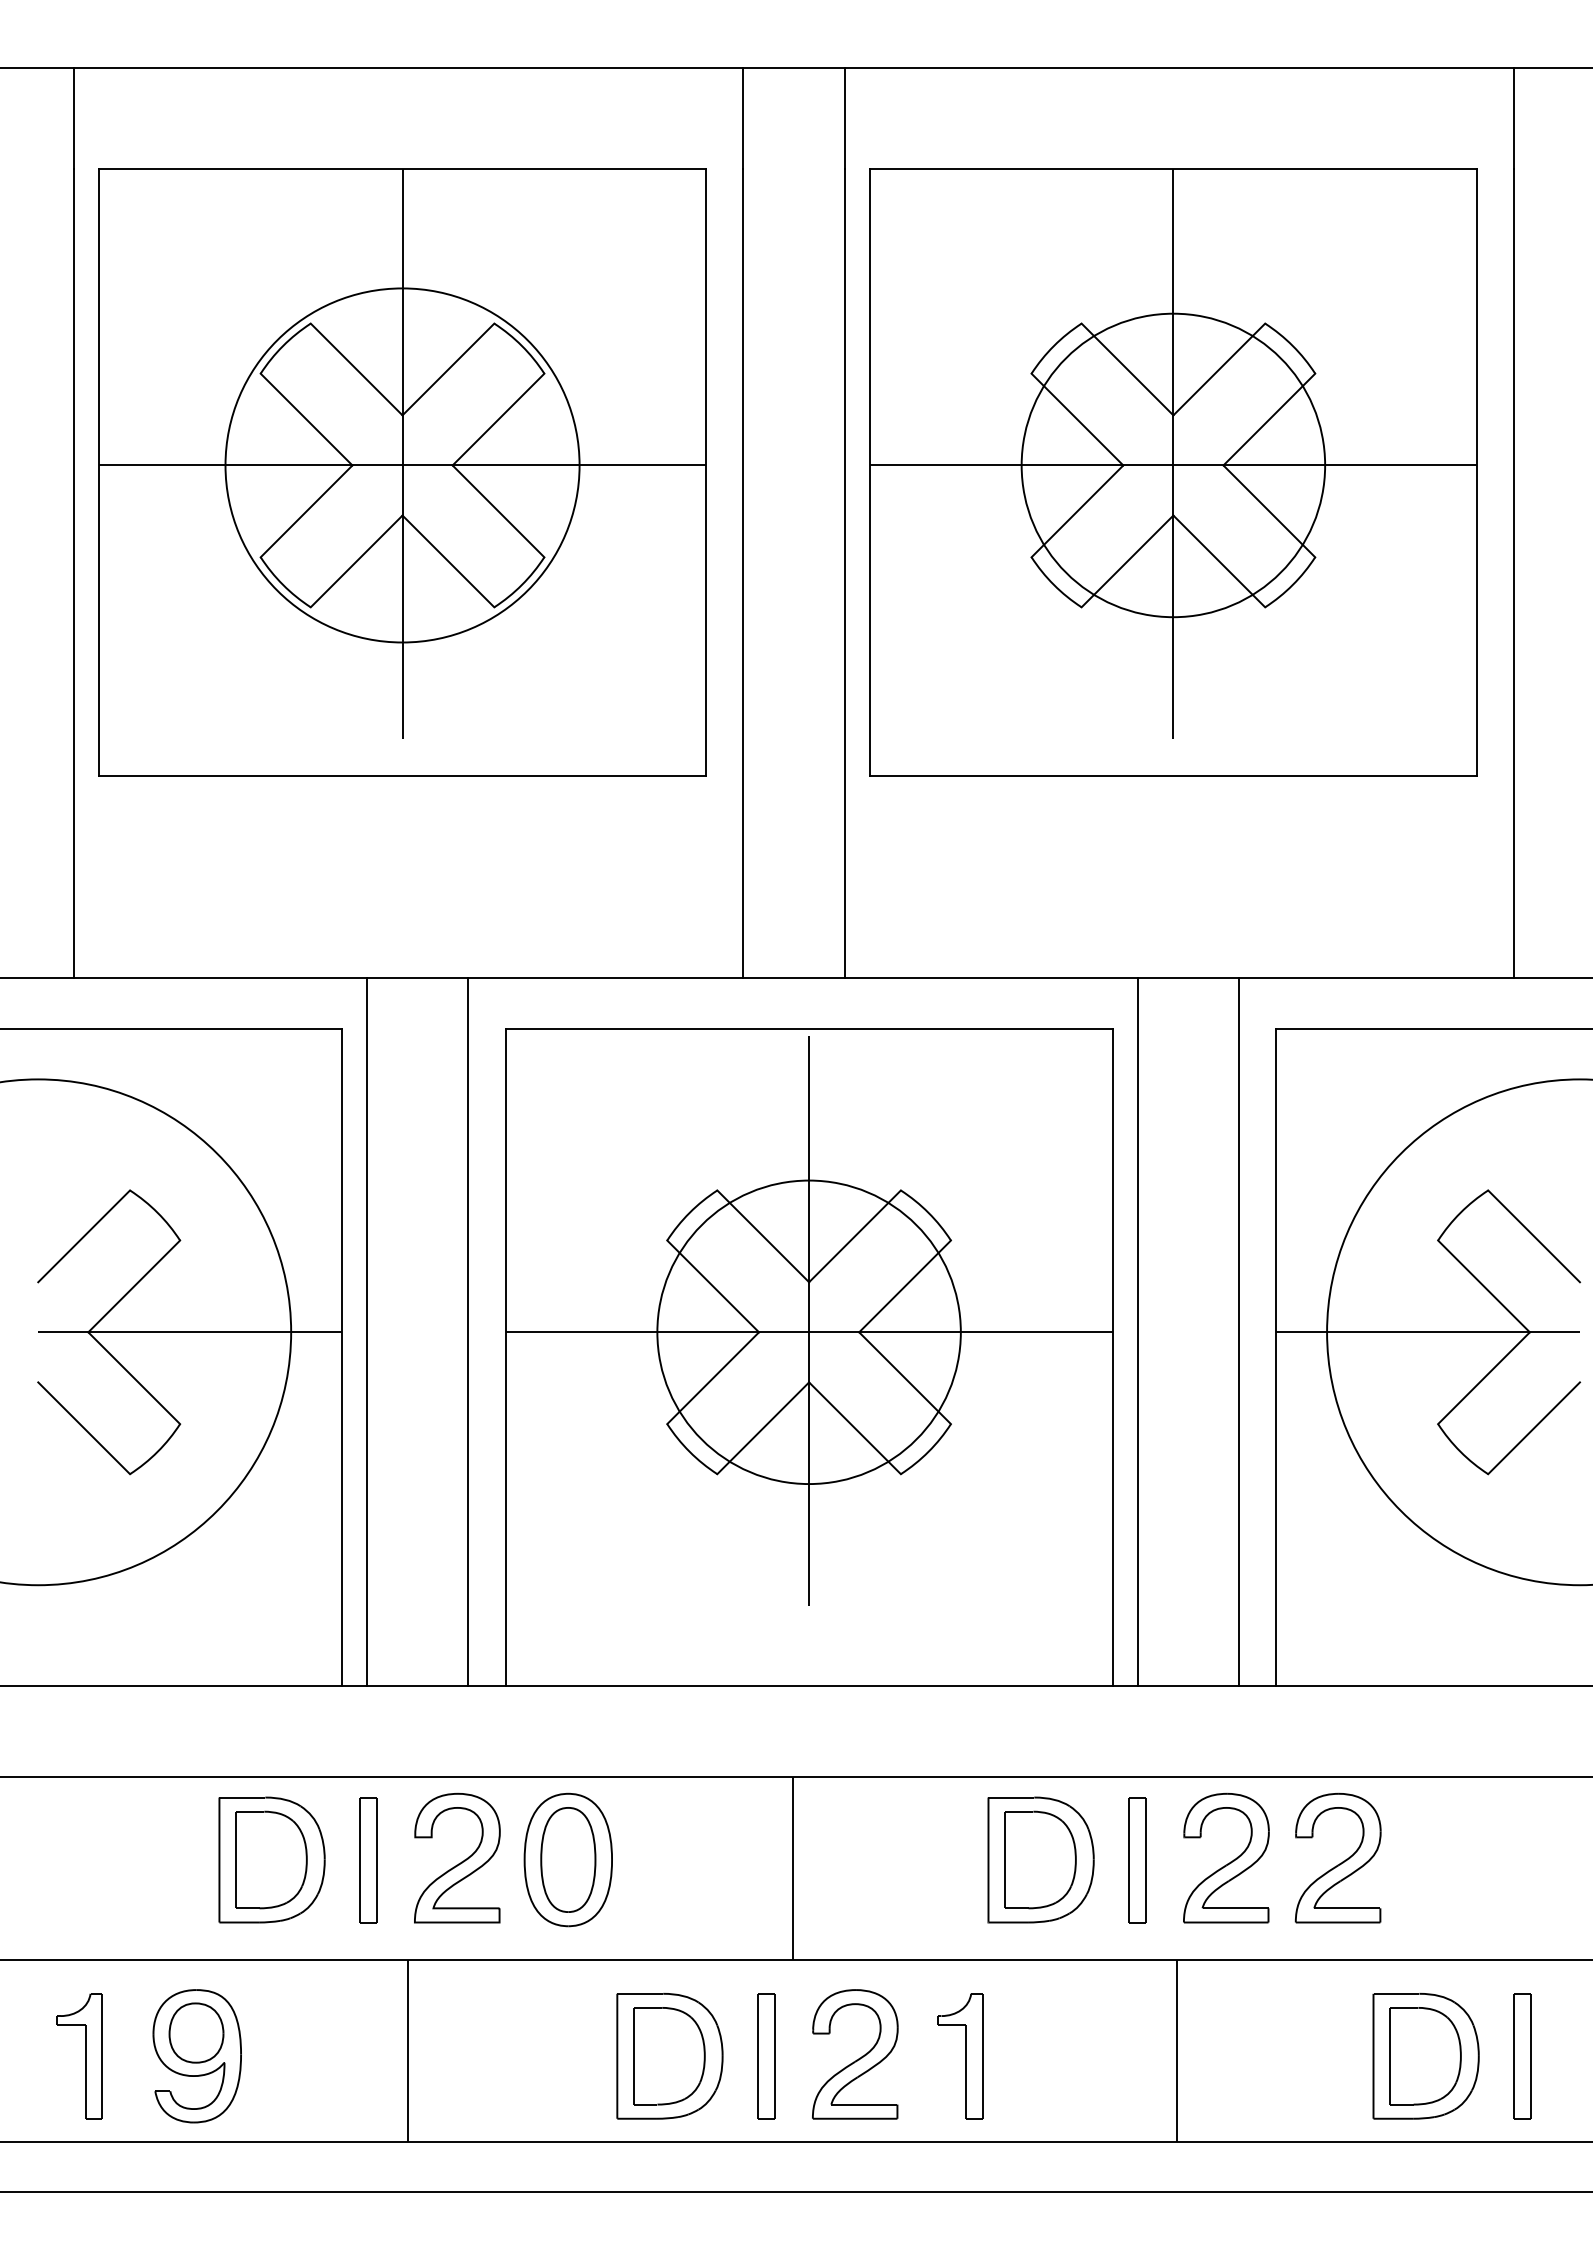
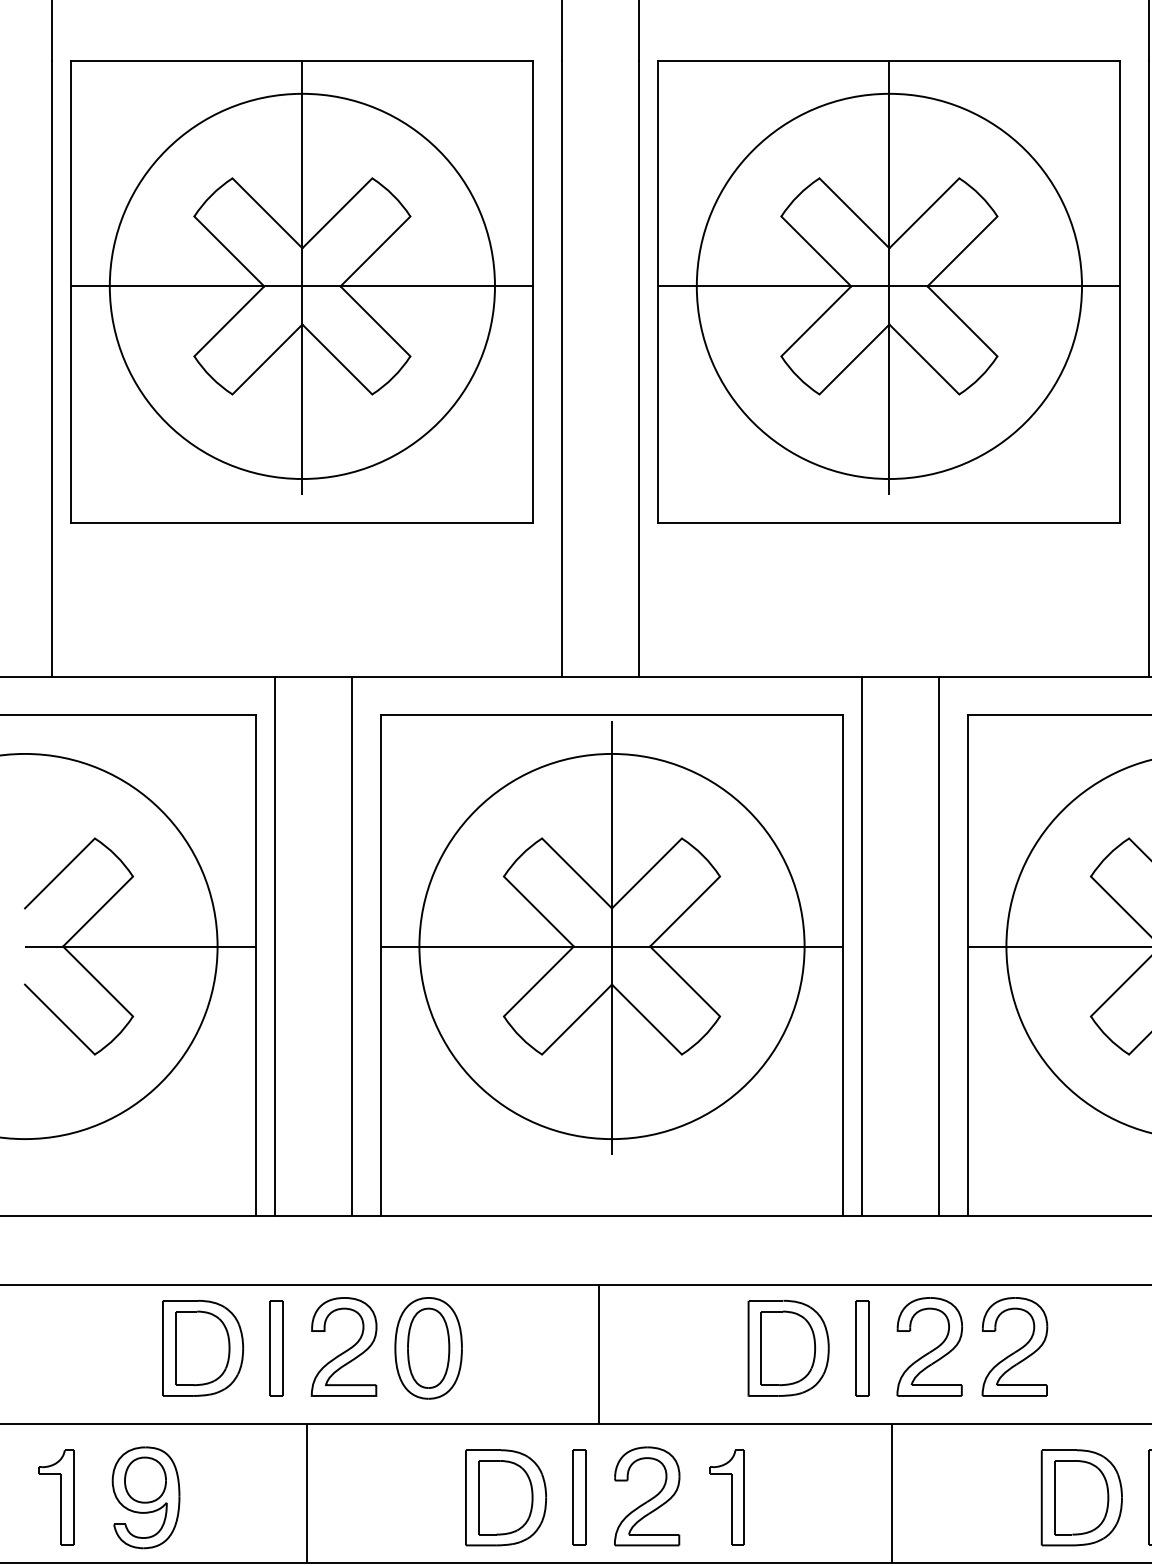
circle: (402, 465) -> (302, 286), size x1.43
circle: (1173, 465) -> (889, 286), size x1.67
circle: (809, 1332) -> (612, 946), size x1.67

